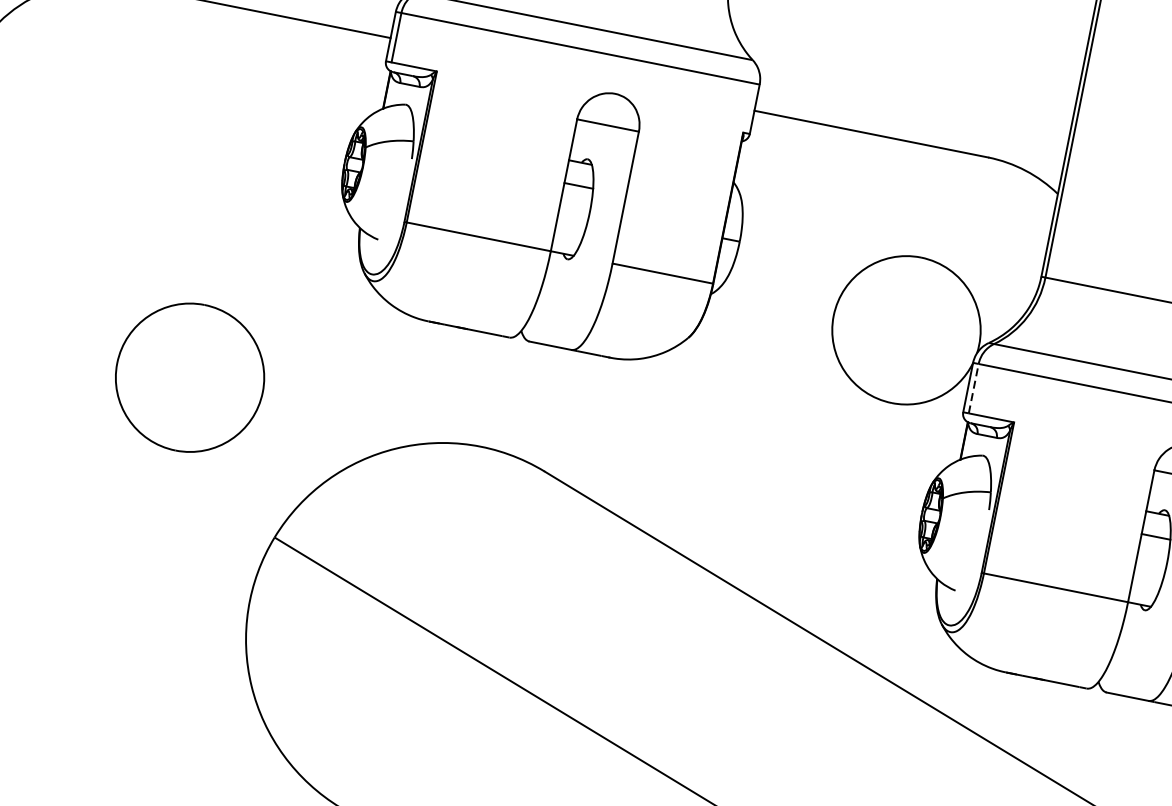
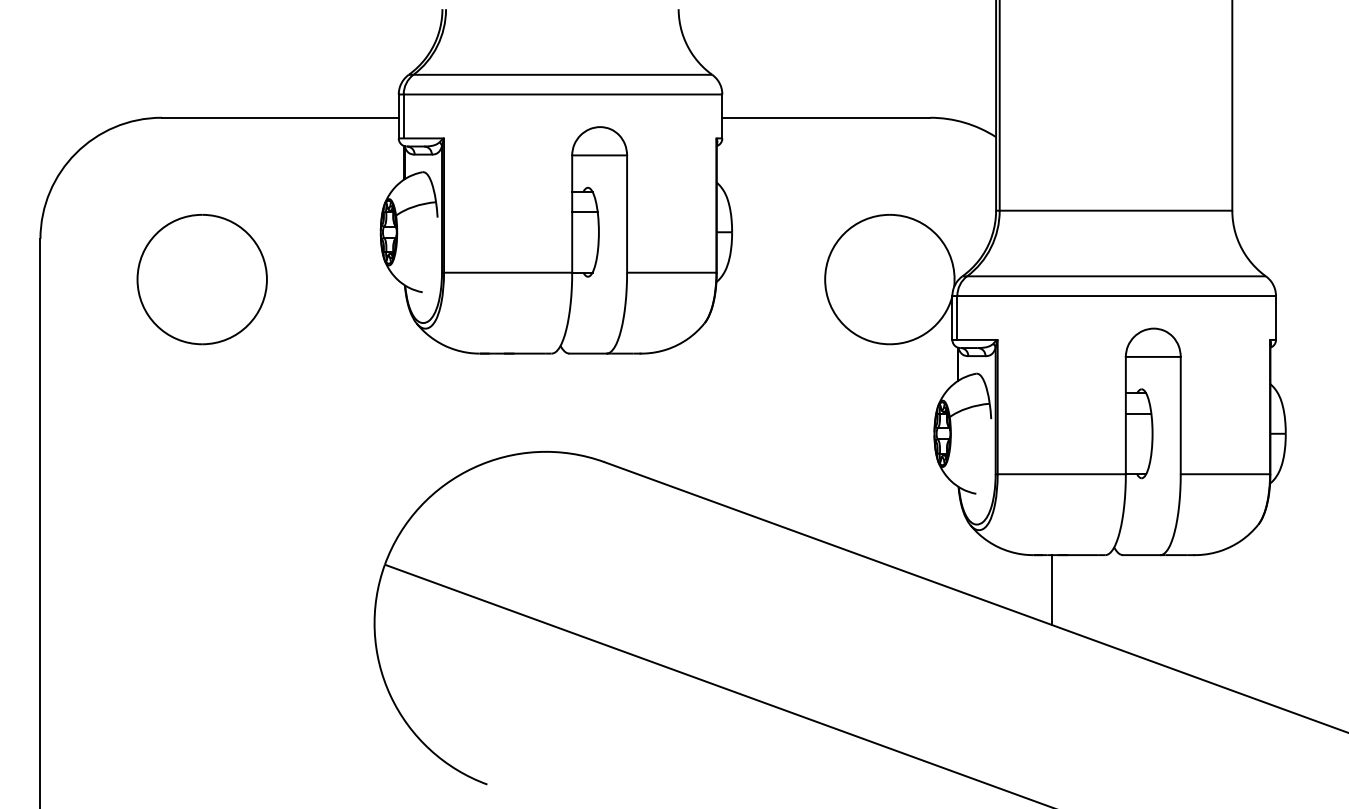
part: (189, 377) -> (201, 279), moved
line: (974, 388) -> (957, 317), dashed -> solid
line: (1018, 715) -> (1051, 589), added

